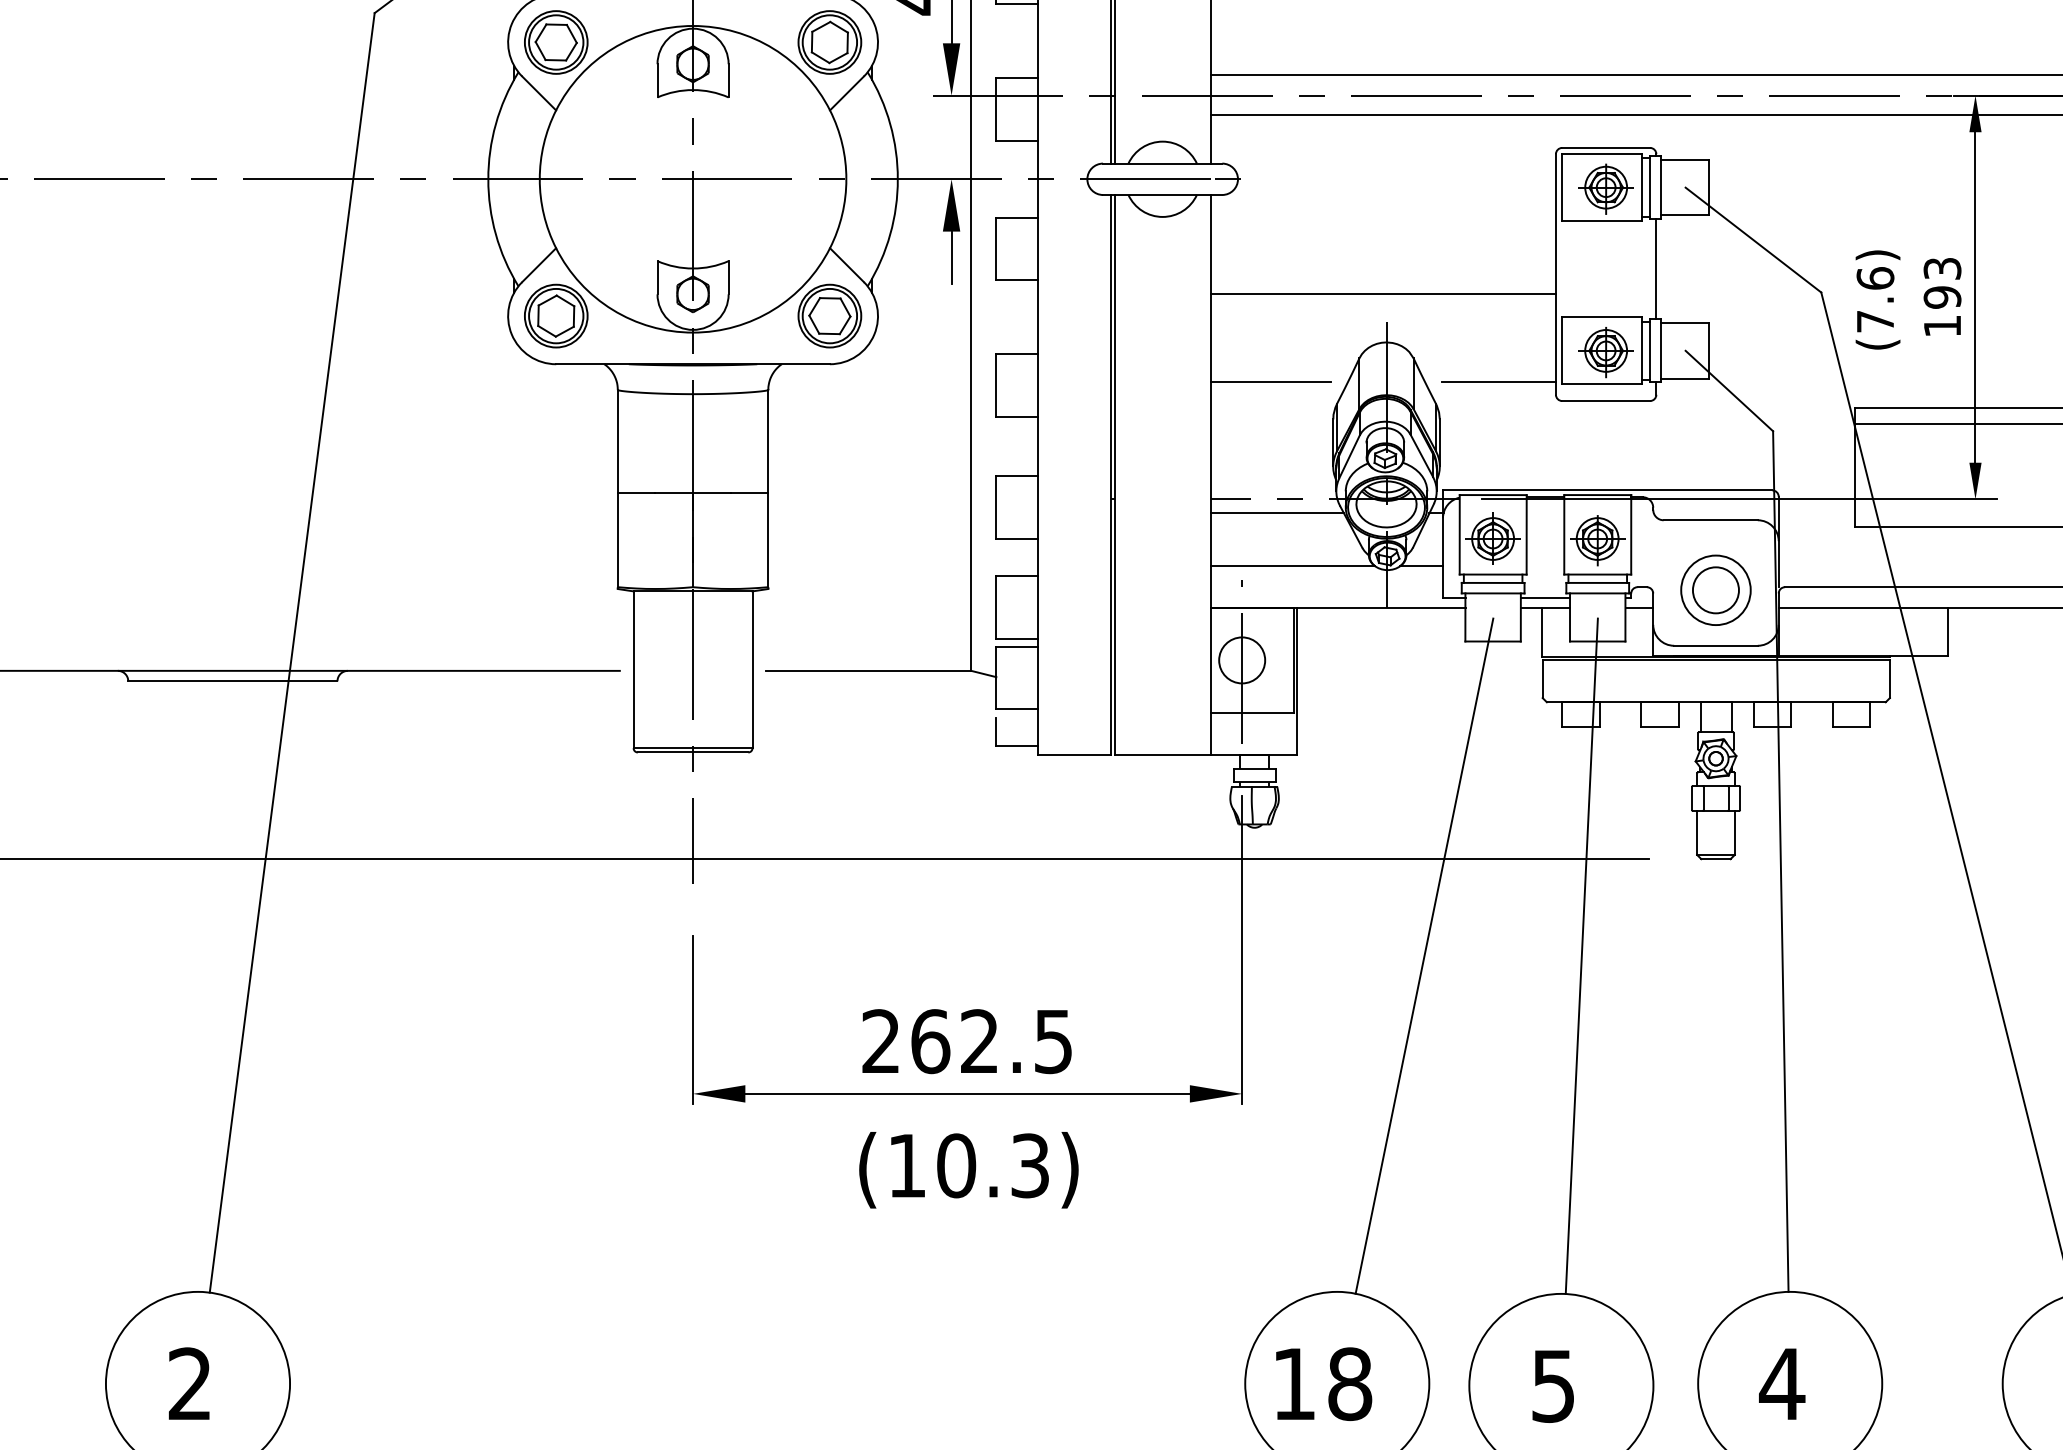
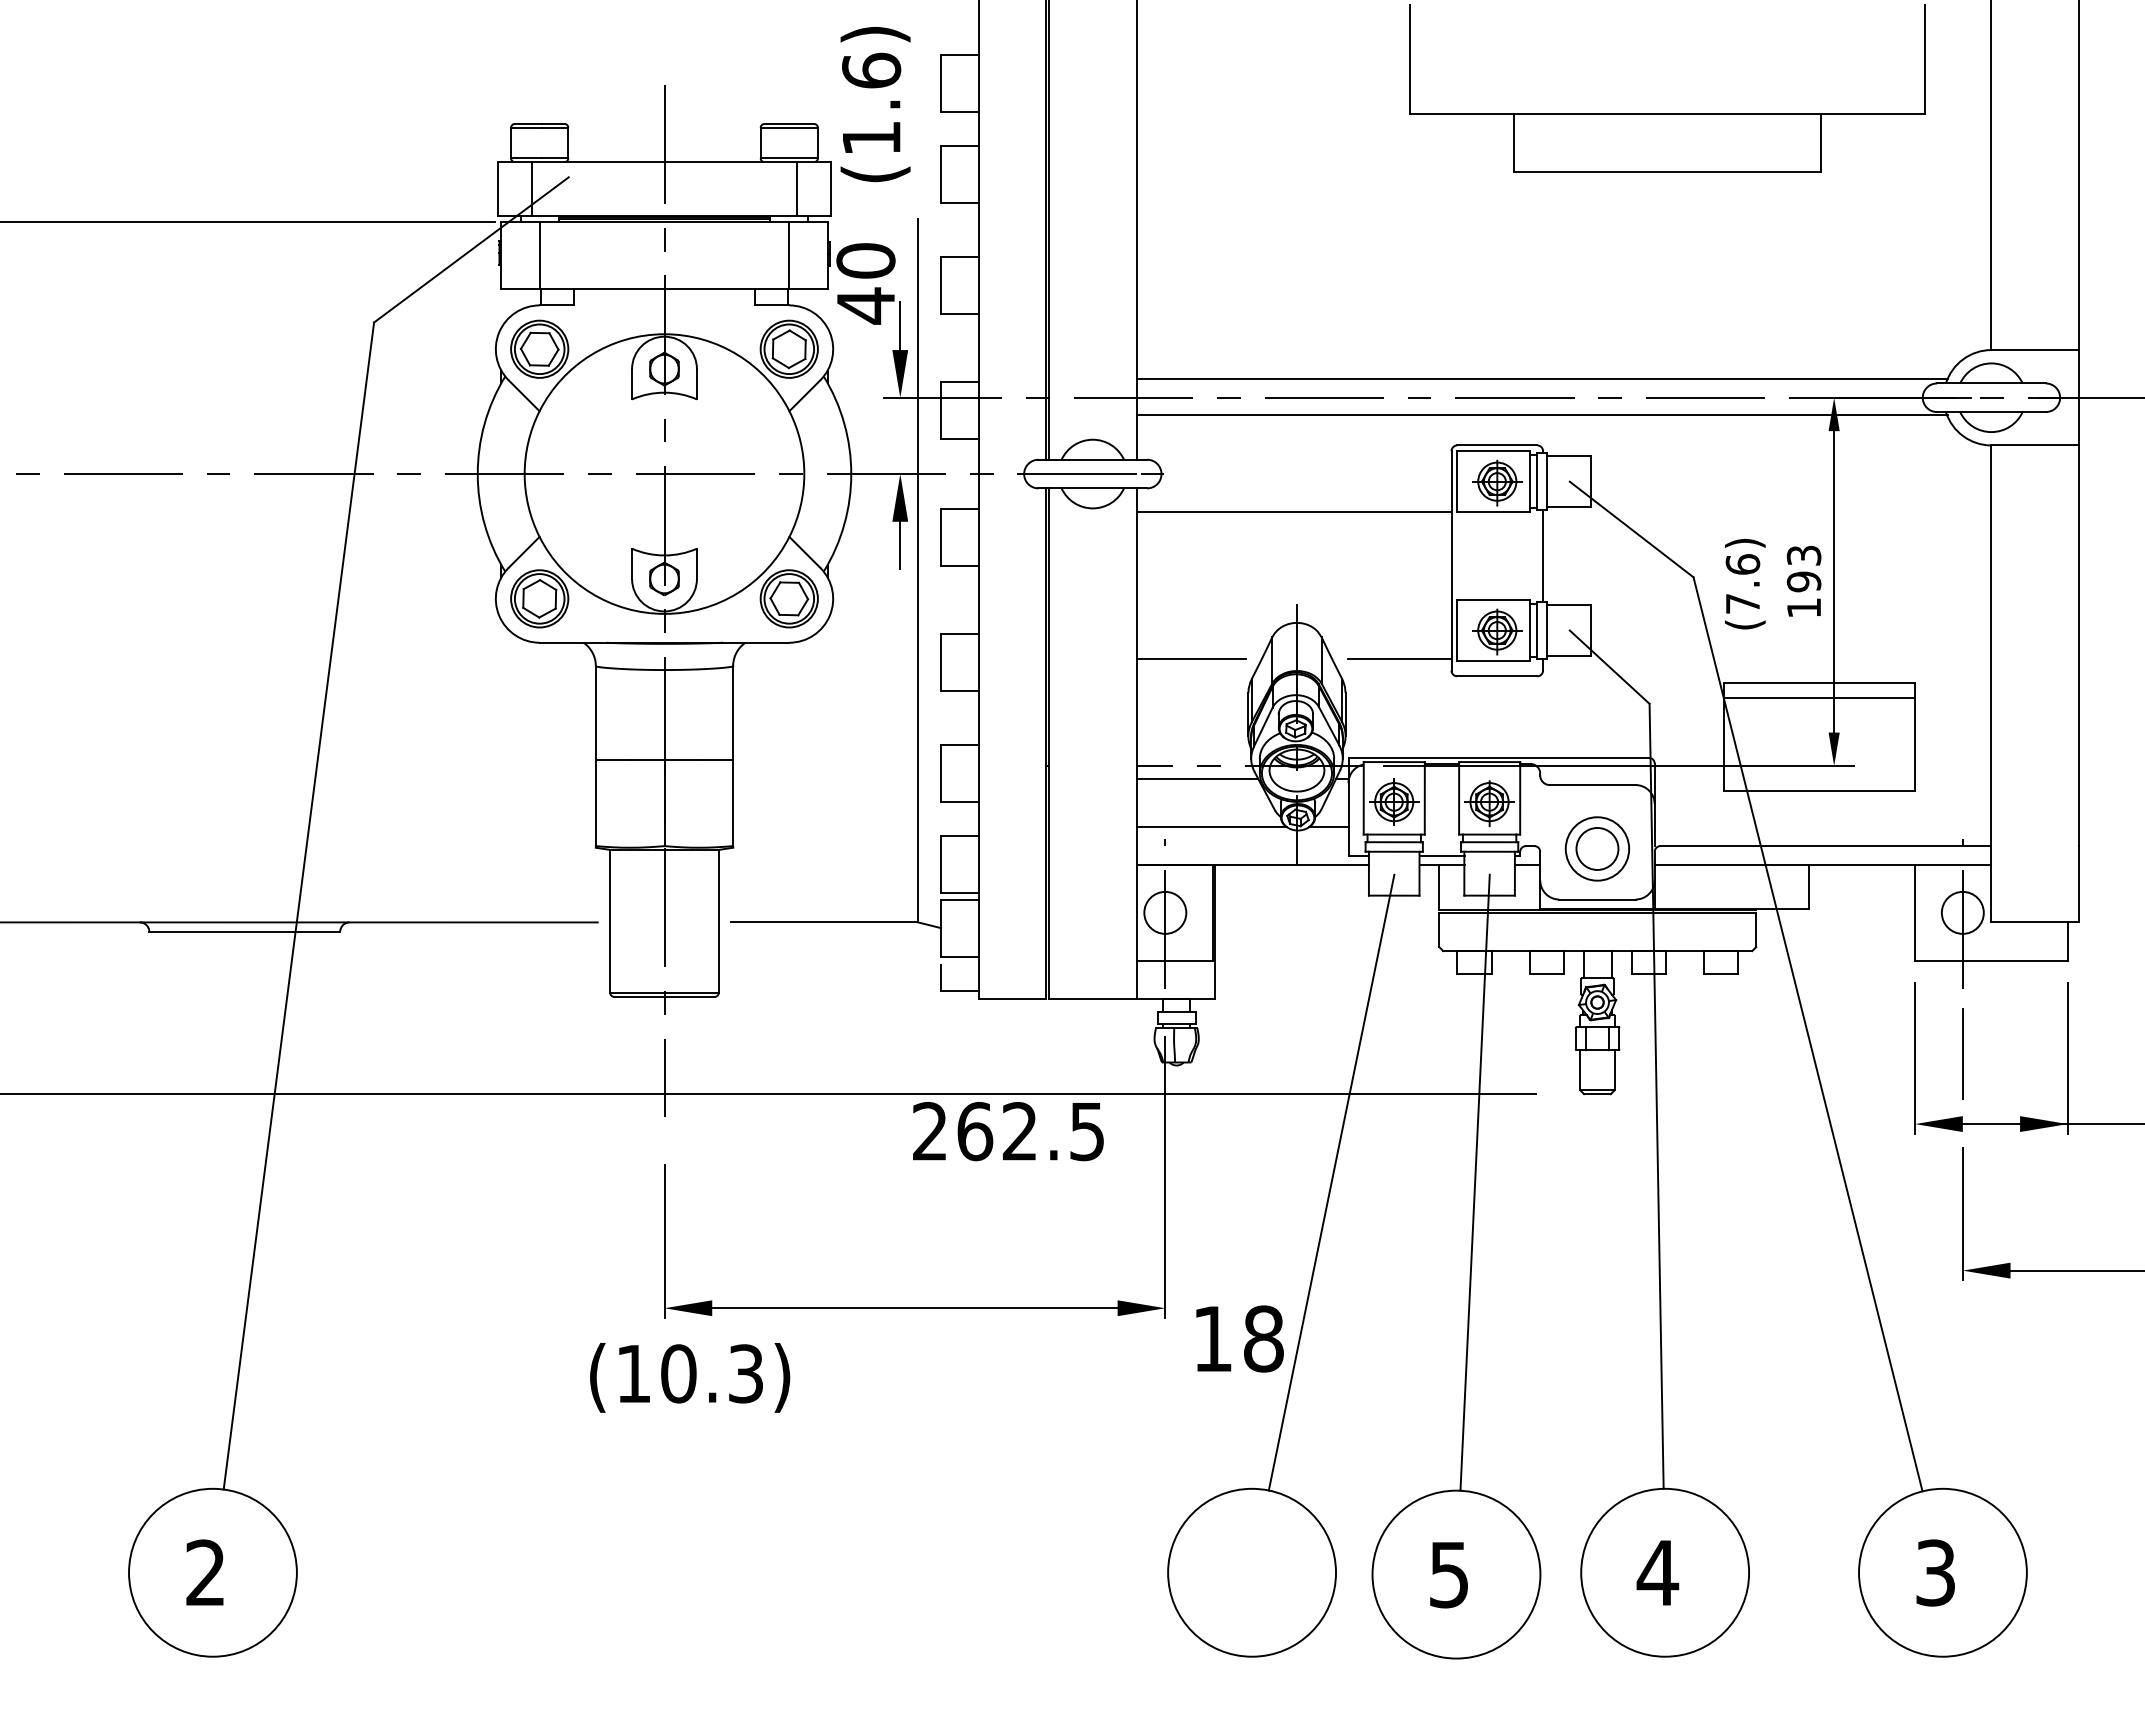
line: (1382, 293) -> (1293, 511), moved
text: (967, 1041) -> (1008, 1131), moved
text: (969, 1169) -> (690, 1377), moved
text: (1323, 1383) -> (1239, 1338), moved

